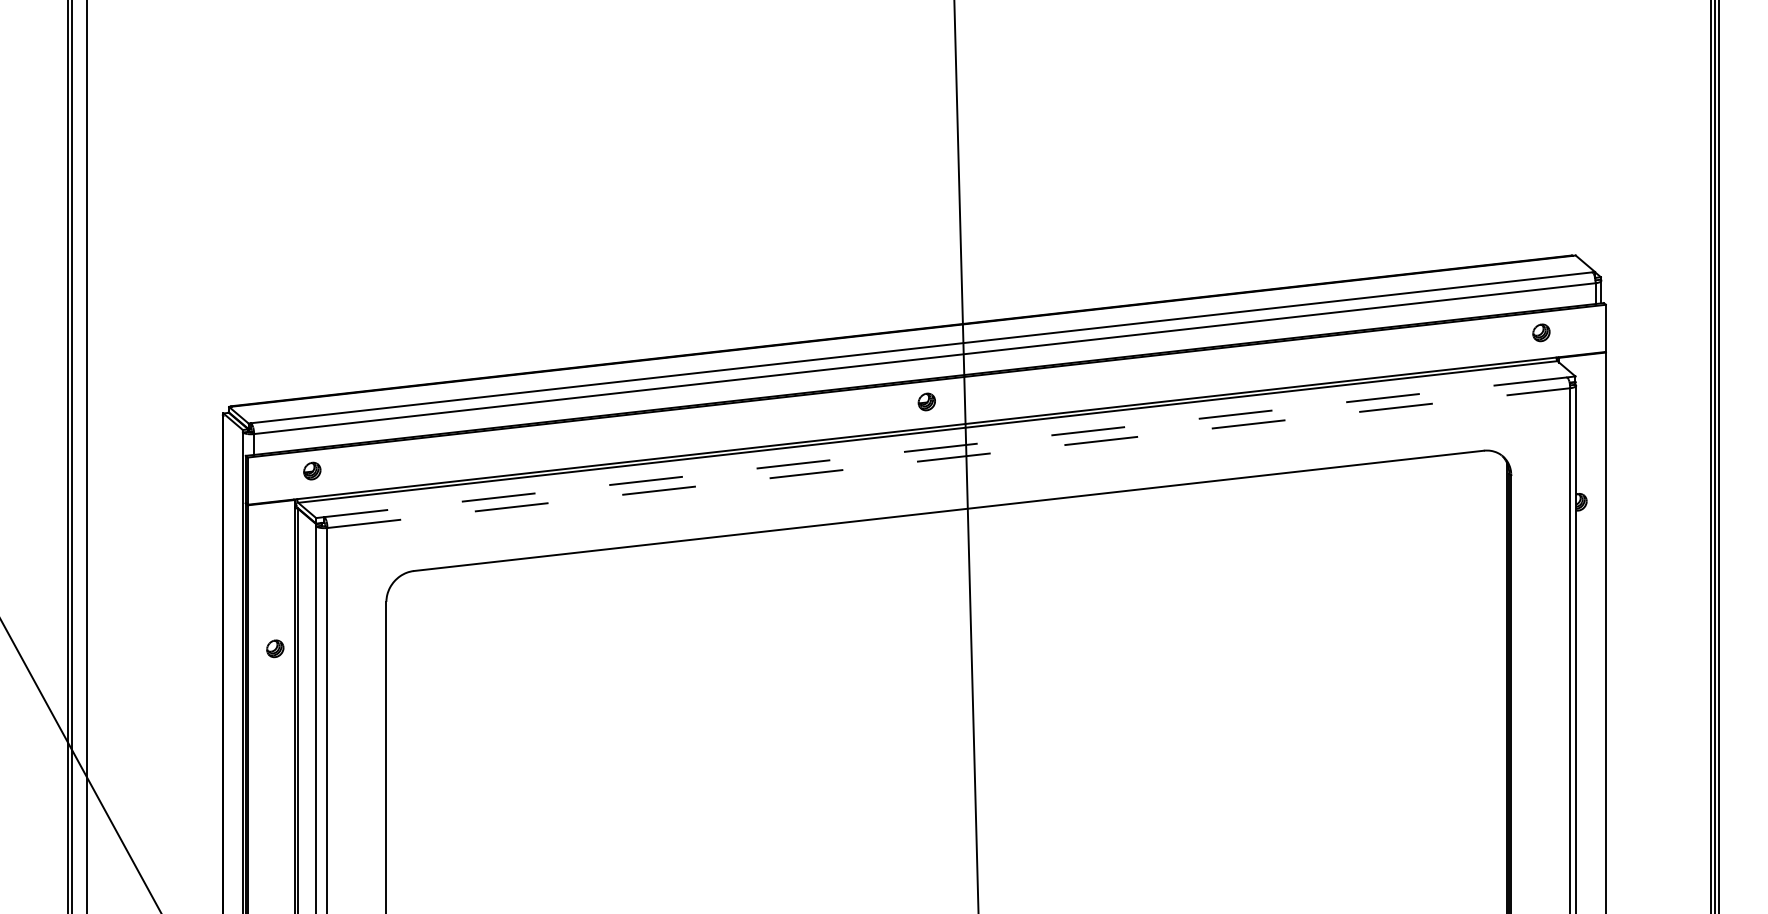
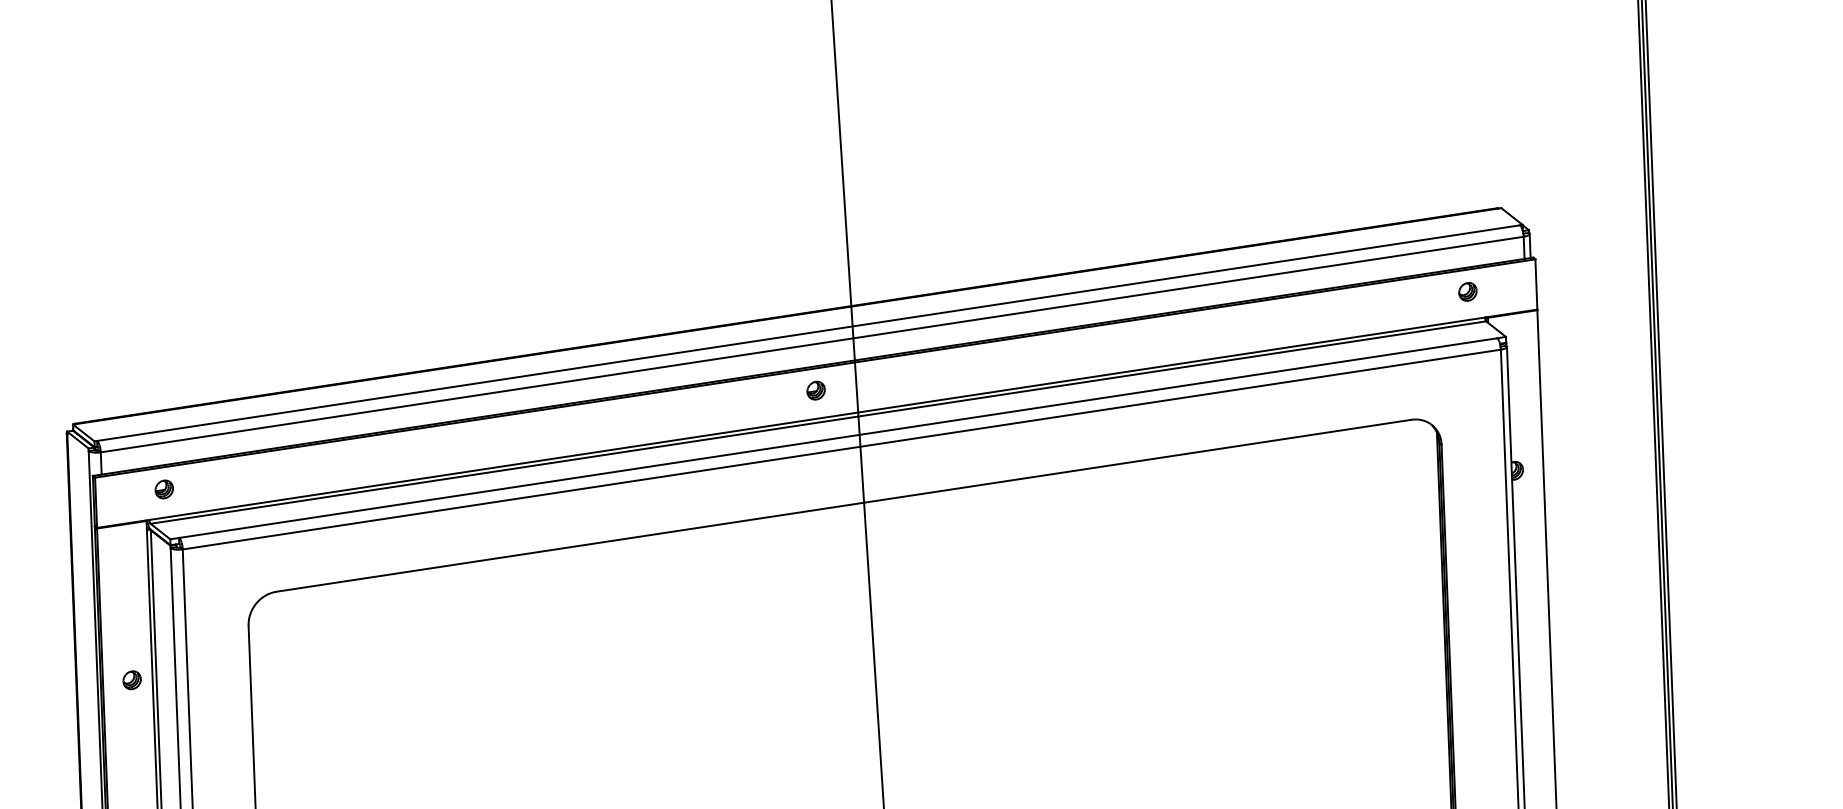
line: (945, 447) -> (837, 438), dashed -> solid
line: (949, 458) -> (842, 449), dashed -> solid

